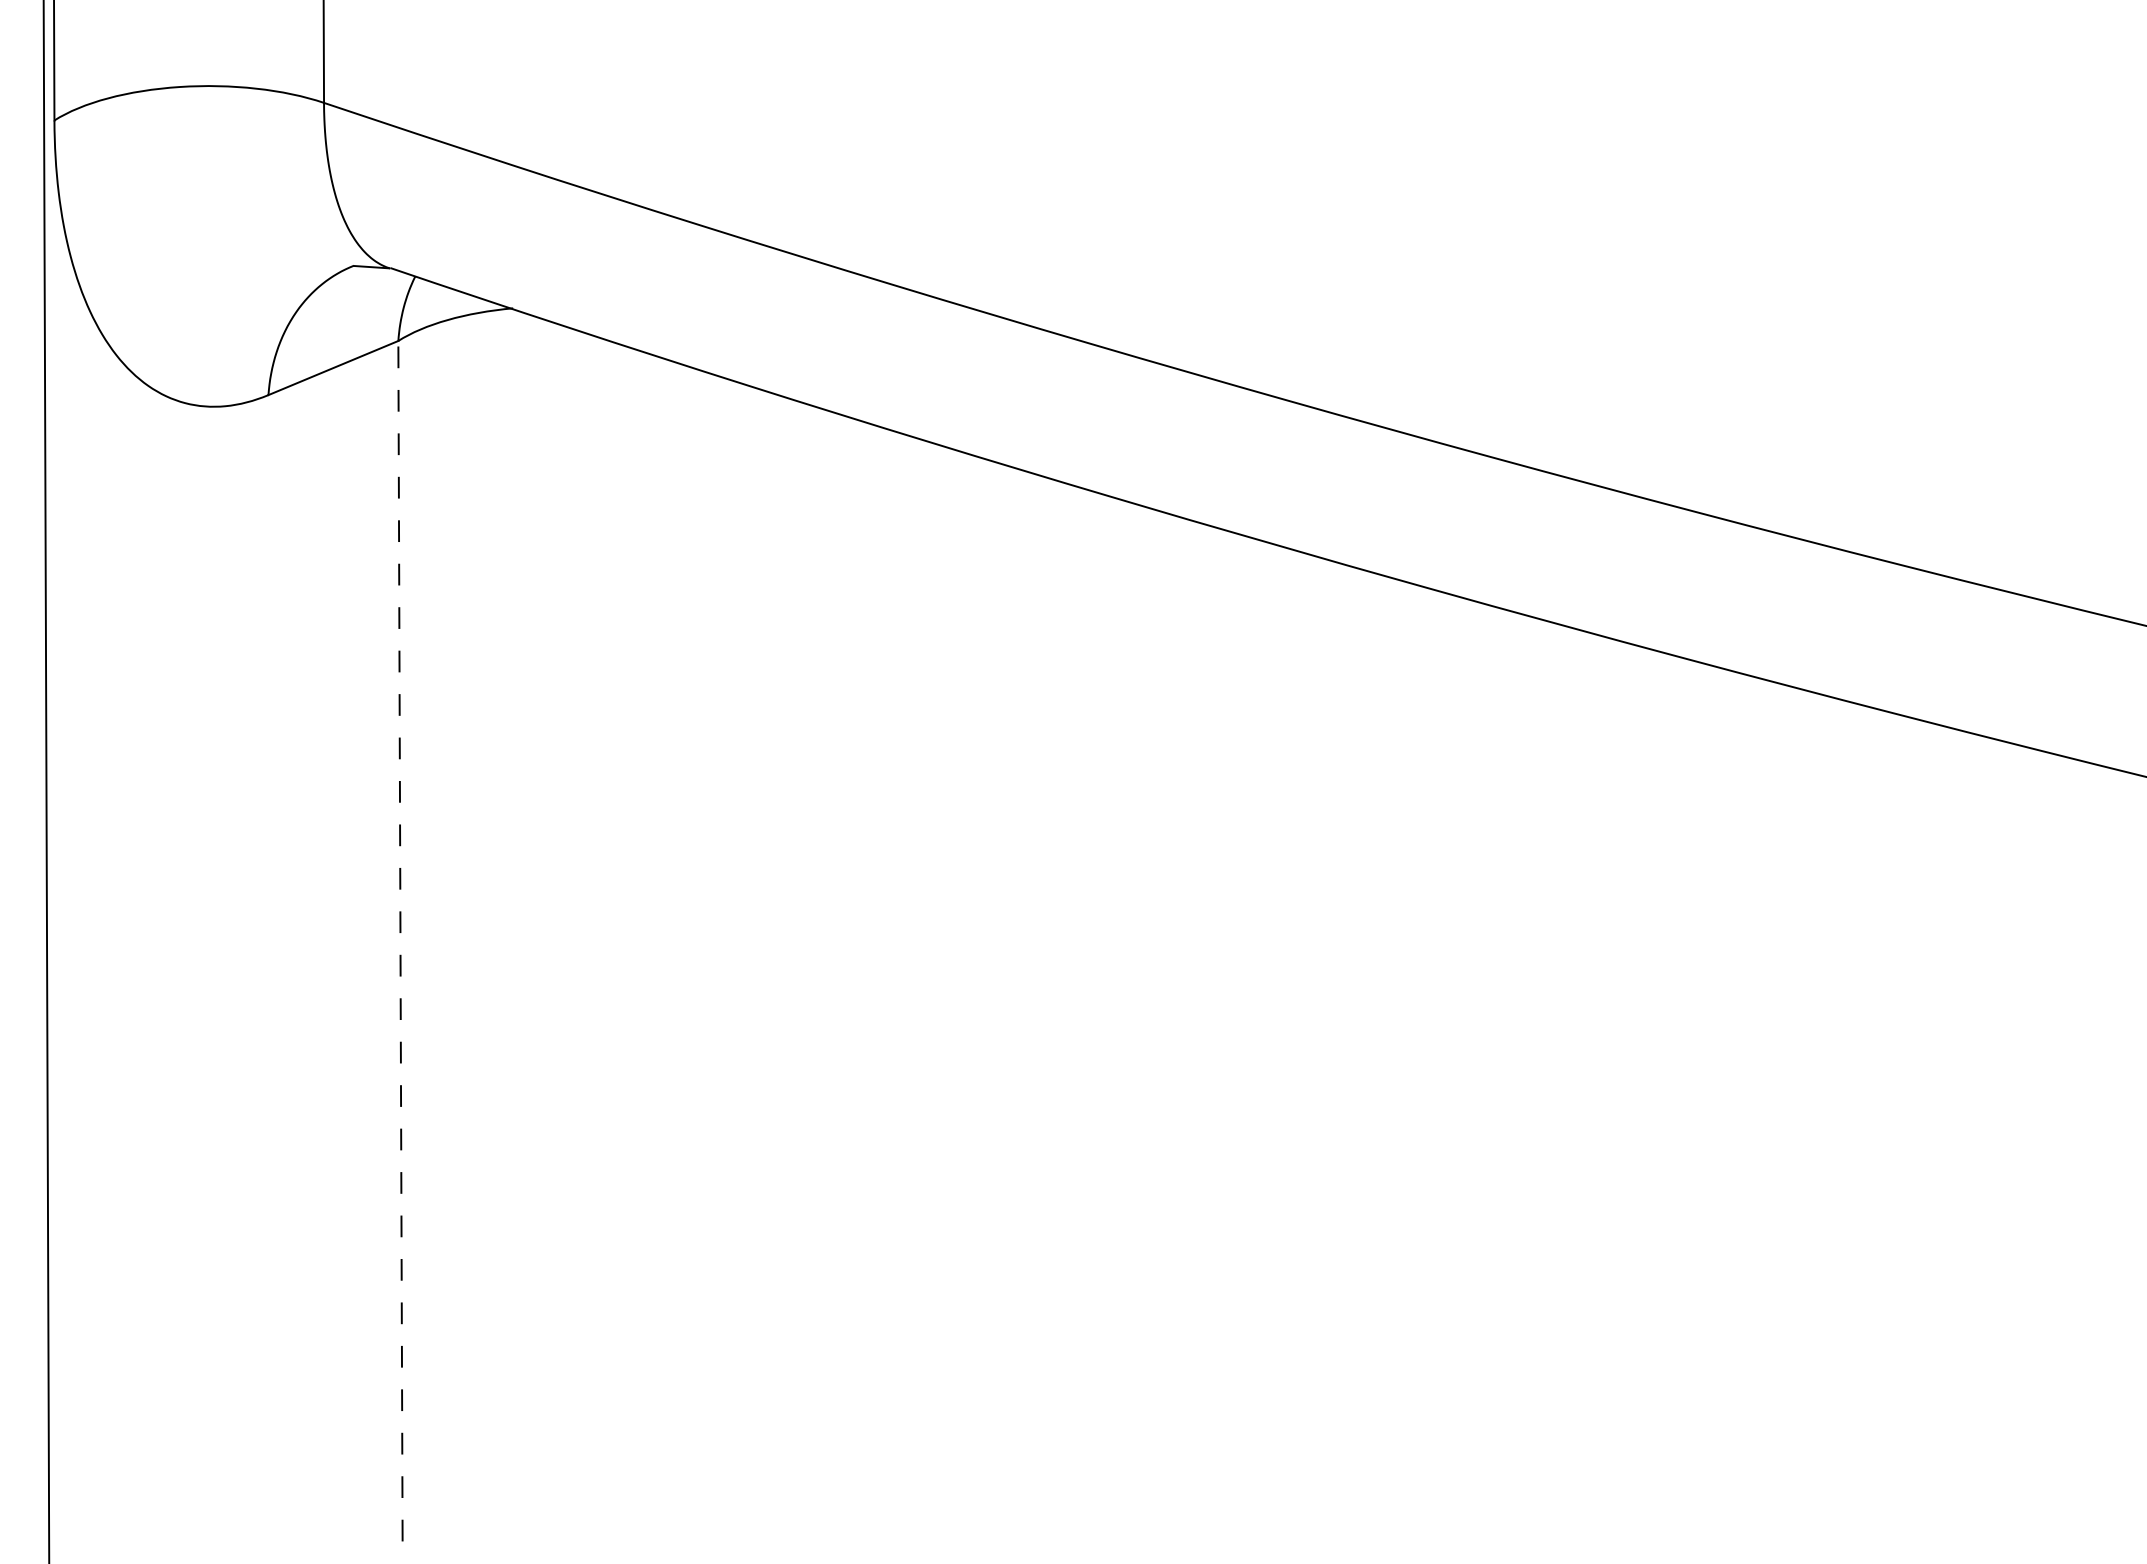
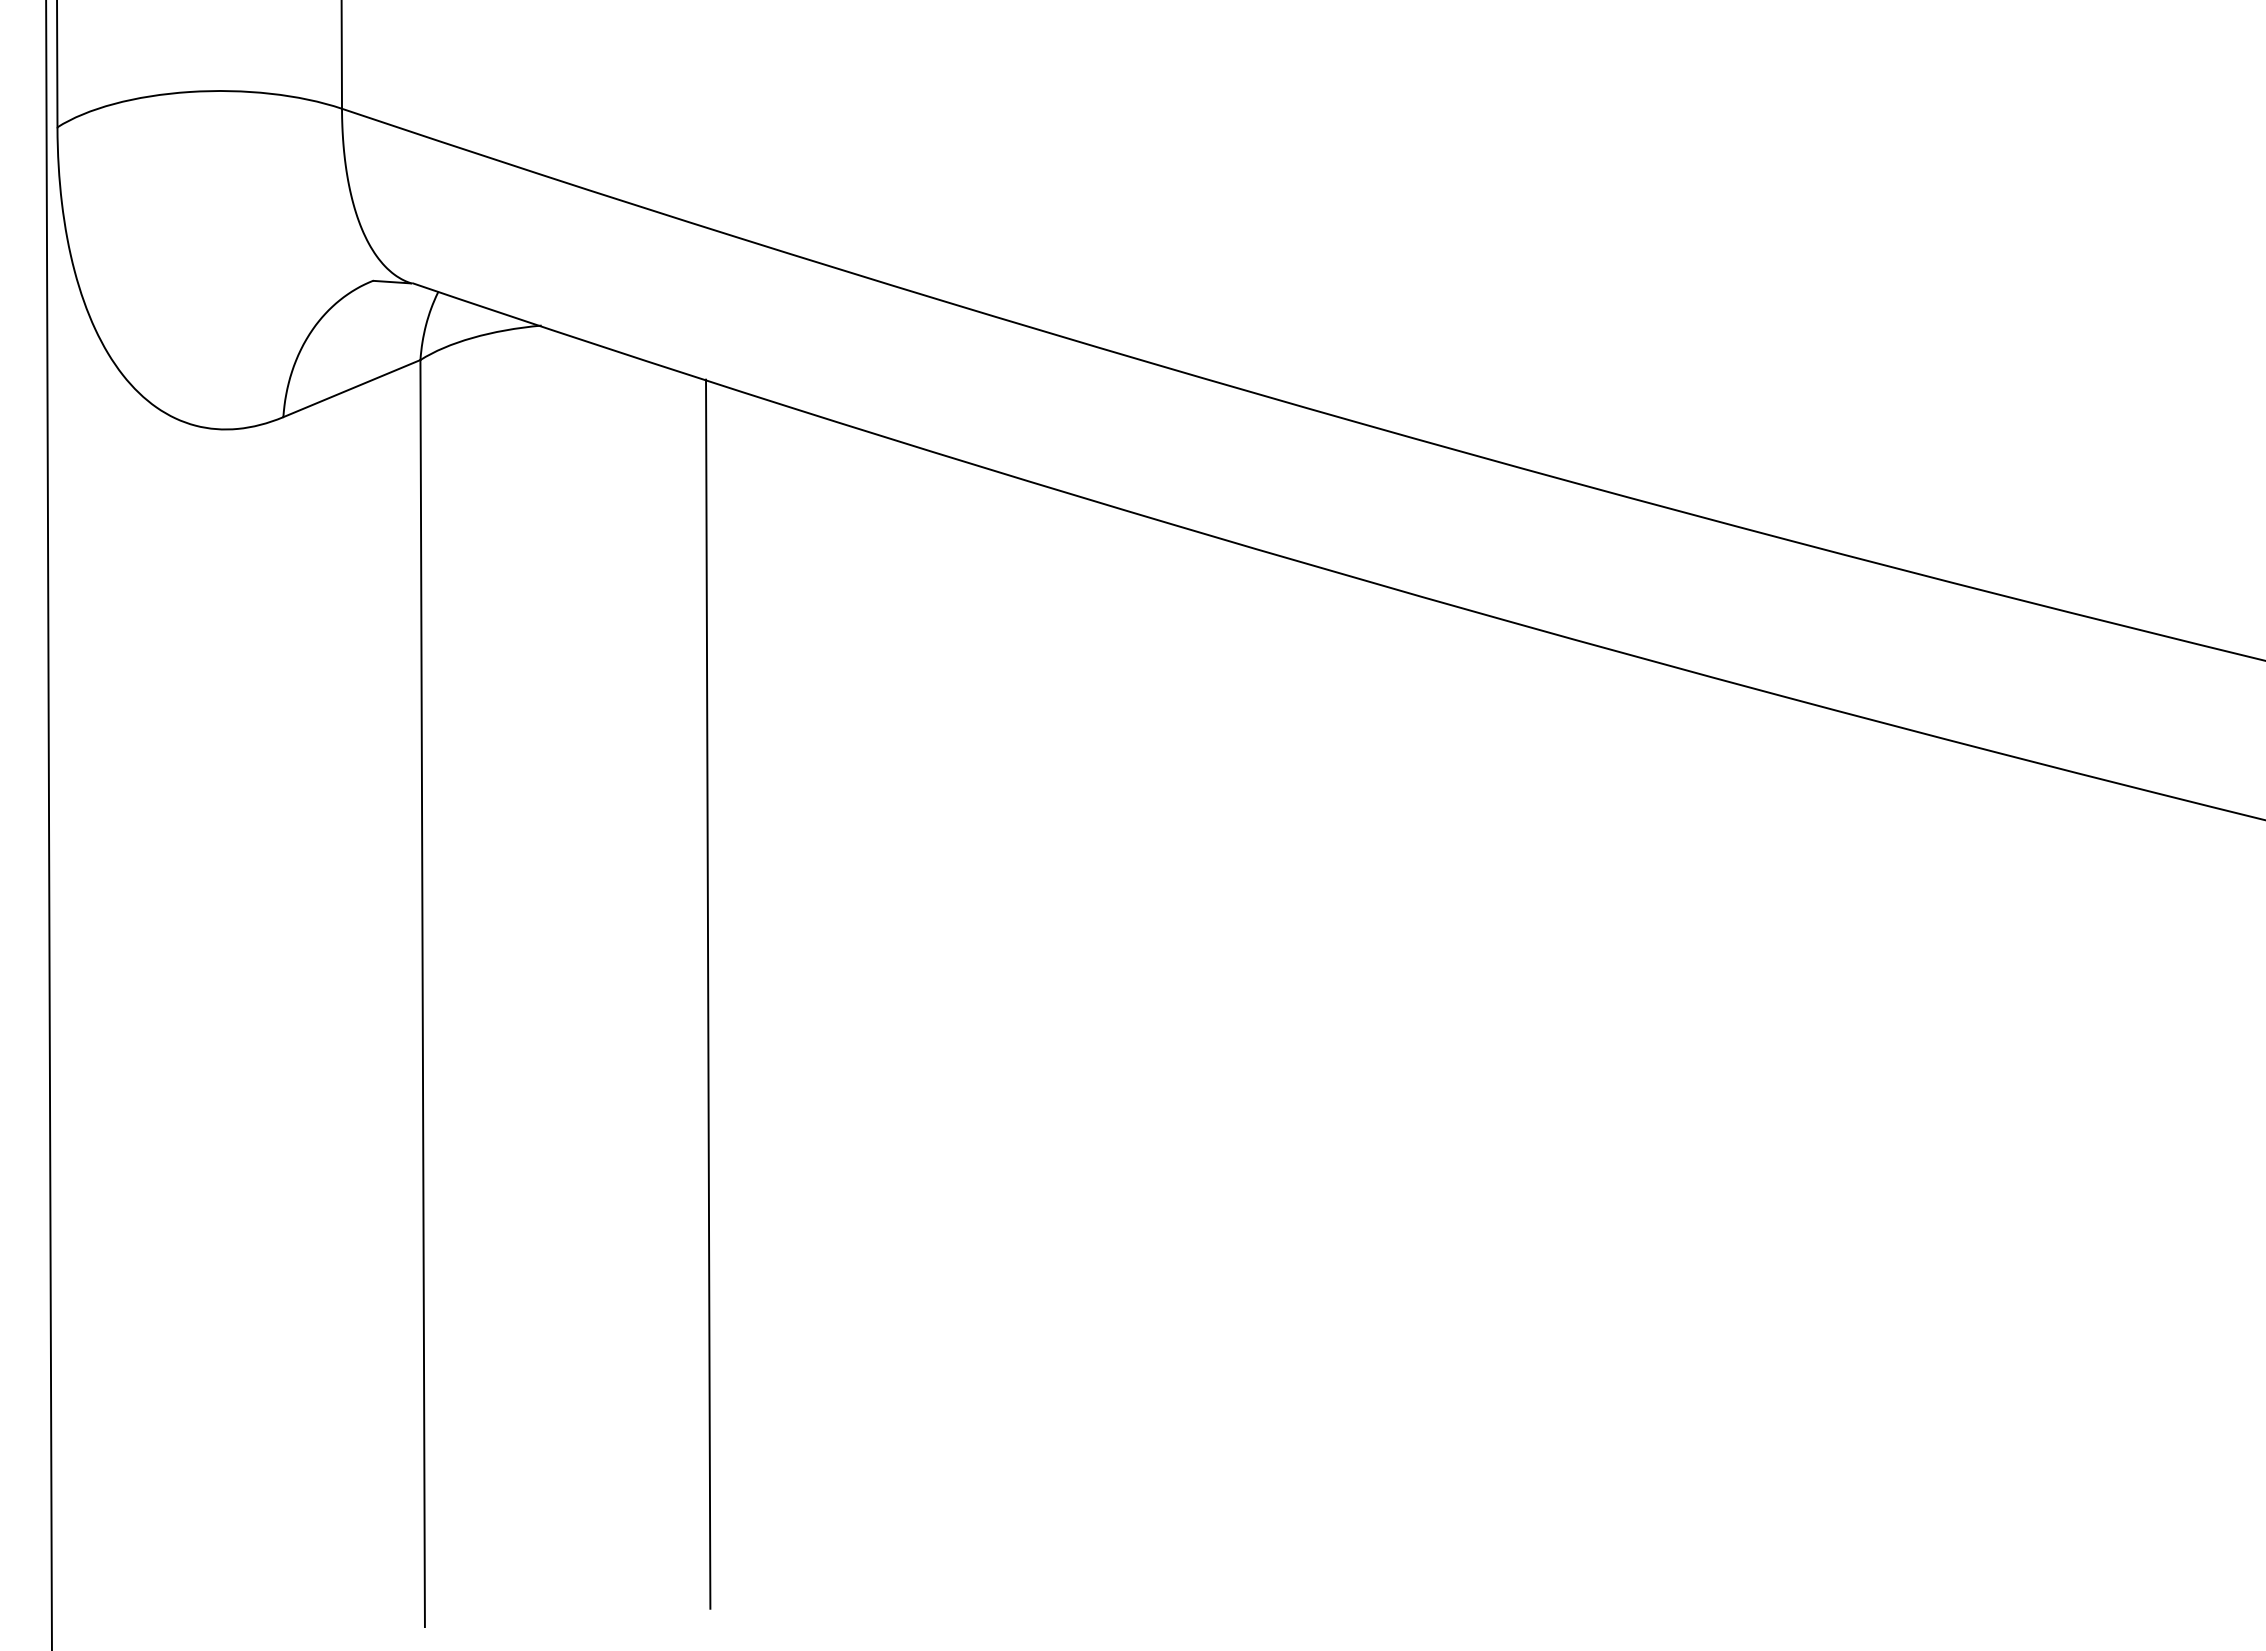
line: (400, 941) -> (422, 993), dashed -> solid
line: (671, 941) -> (708, 993), added

